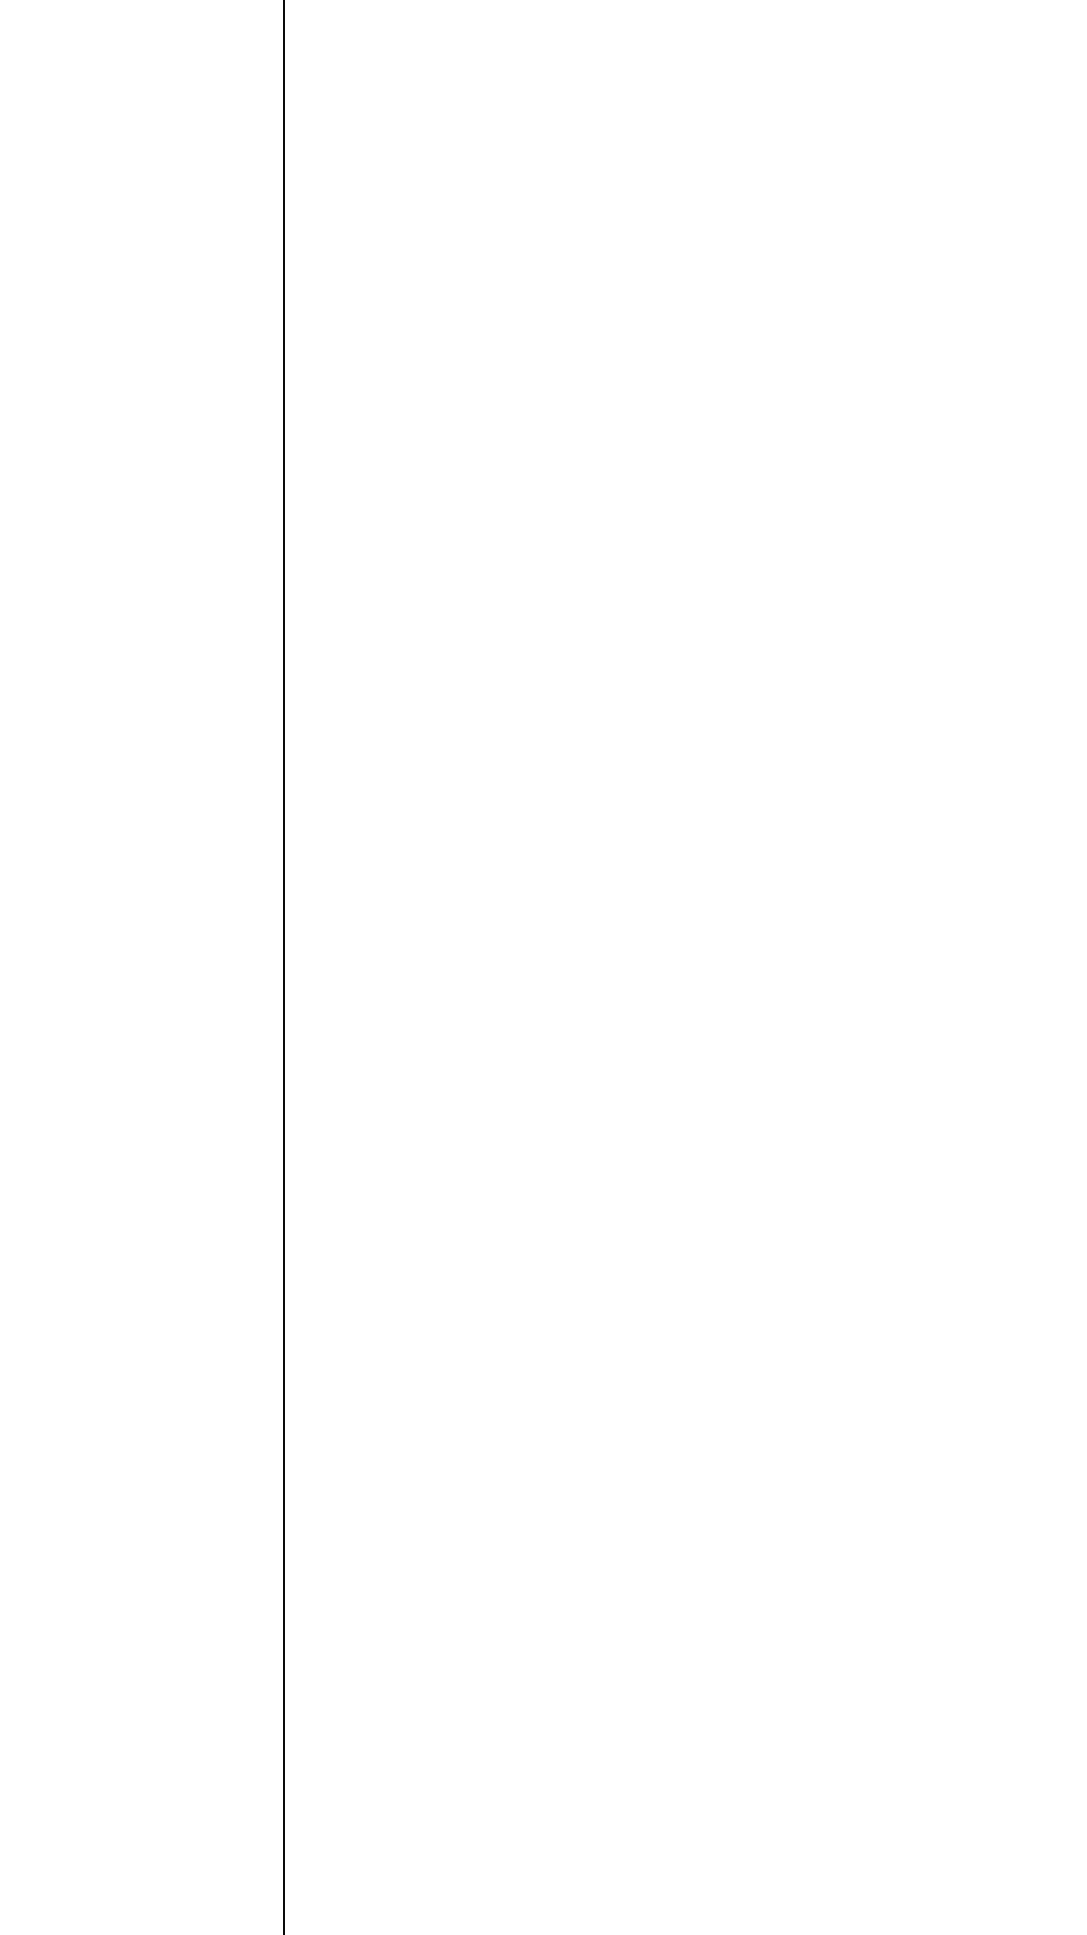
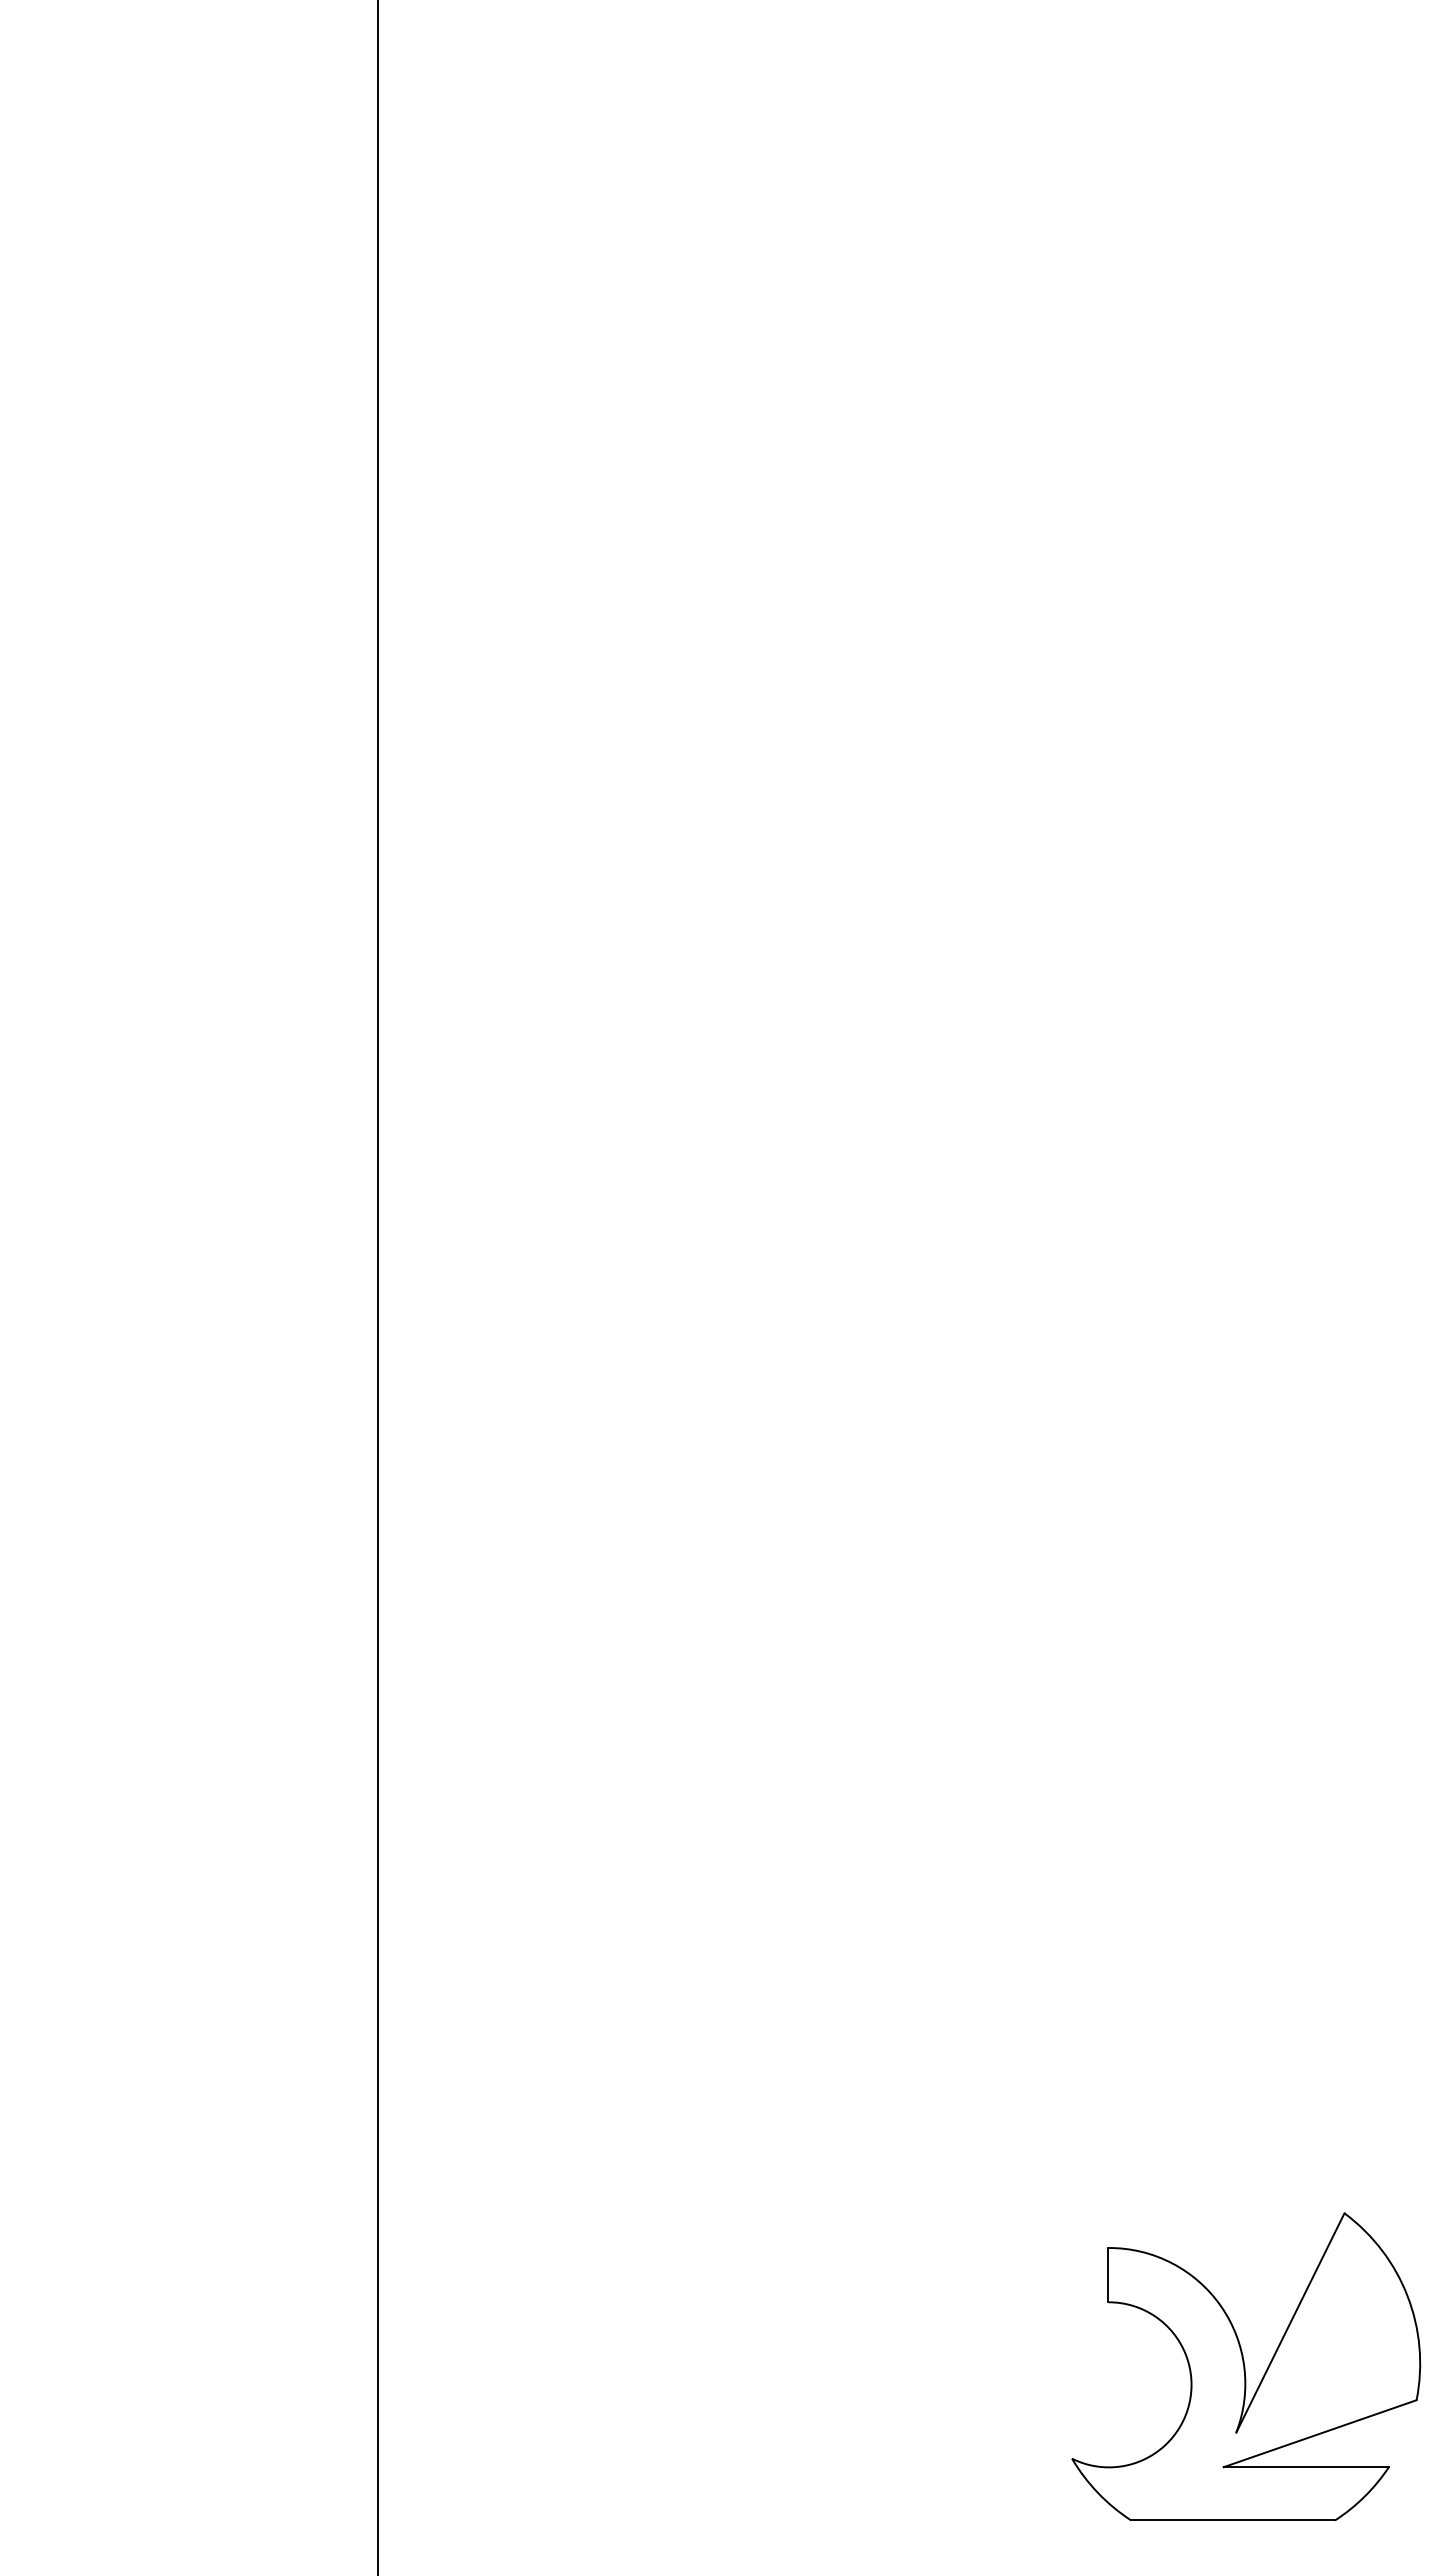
part: (936, 1777) -> (1246, 2366), added

